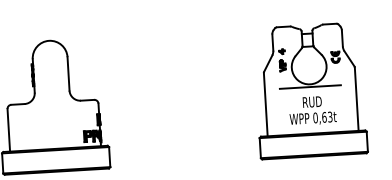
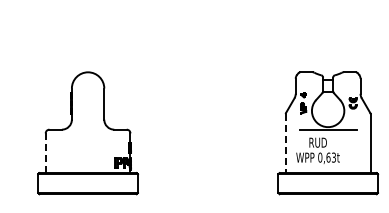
line: (265, 105) -> (285, 144), solid -> dashed
text: (312, 110) -> (317, 150), moved
line: (8, 130) -> (45, 153), solid -> dashed

